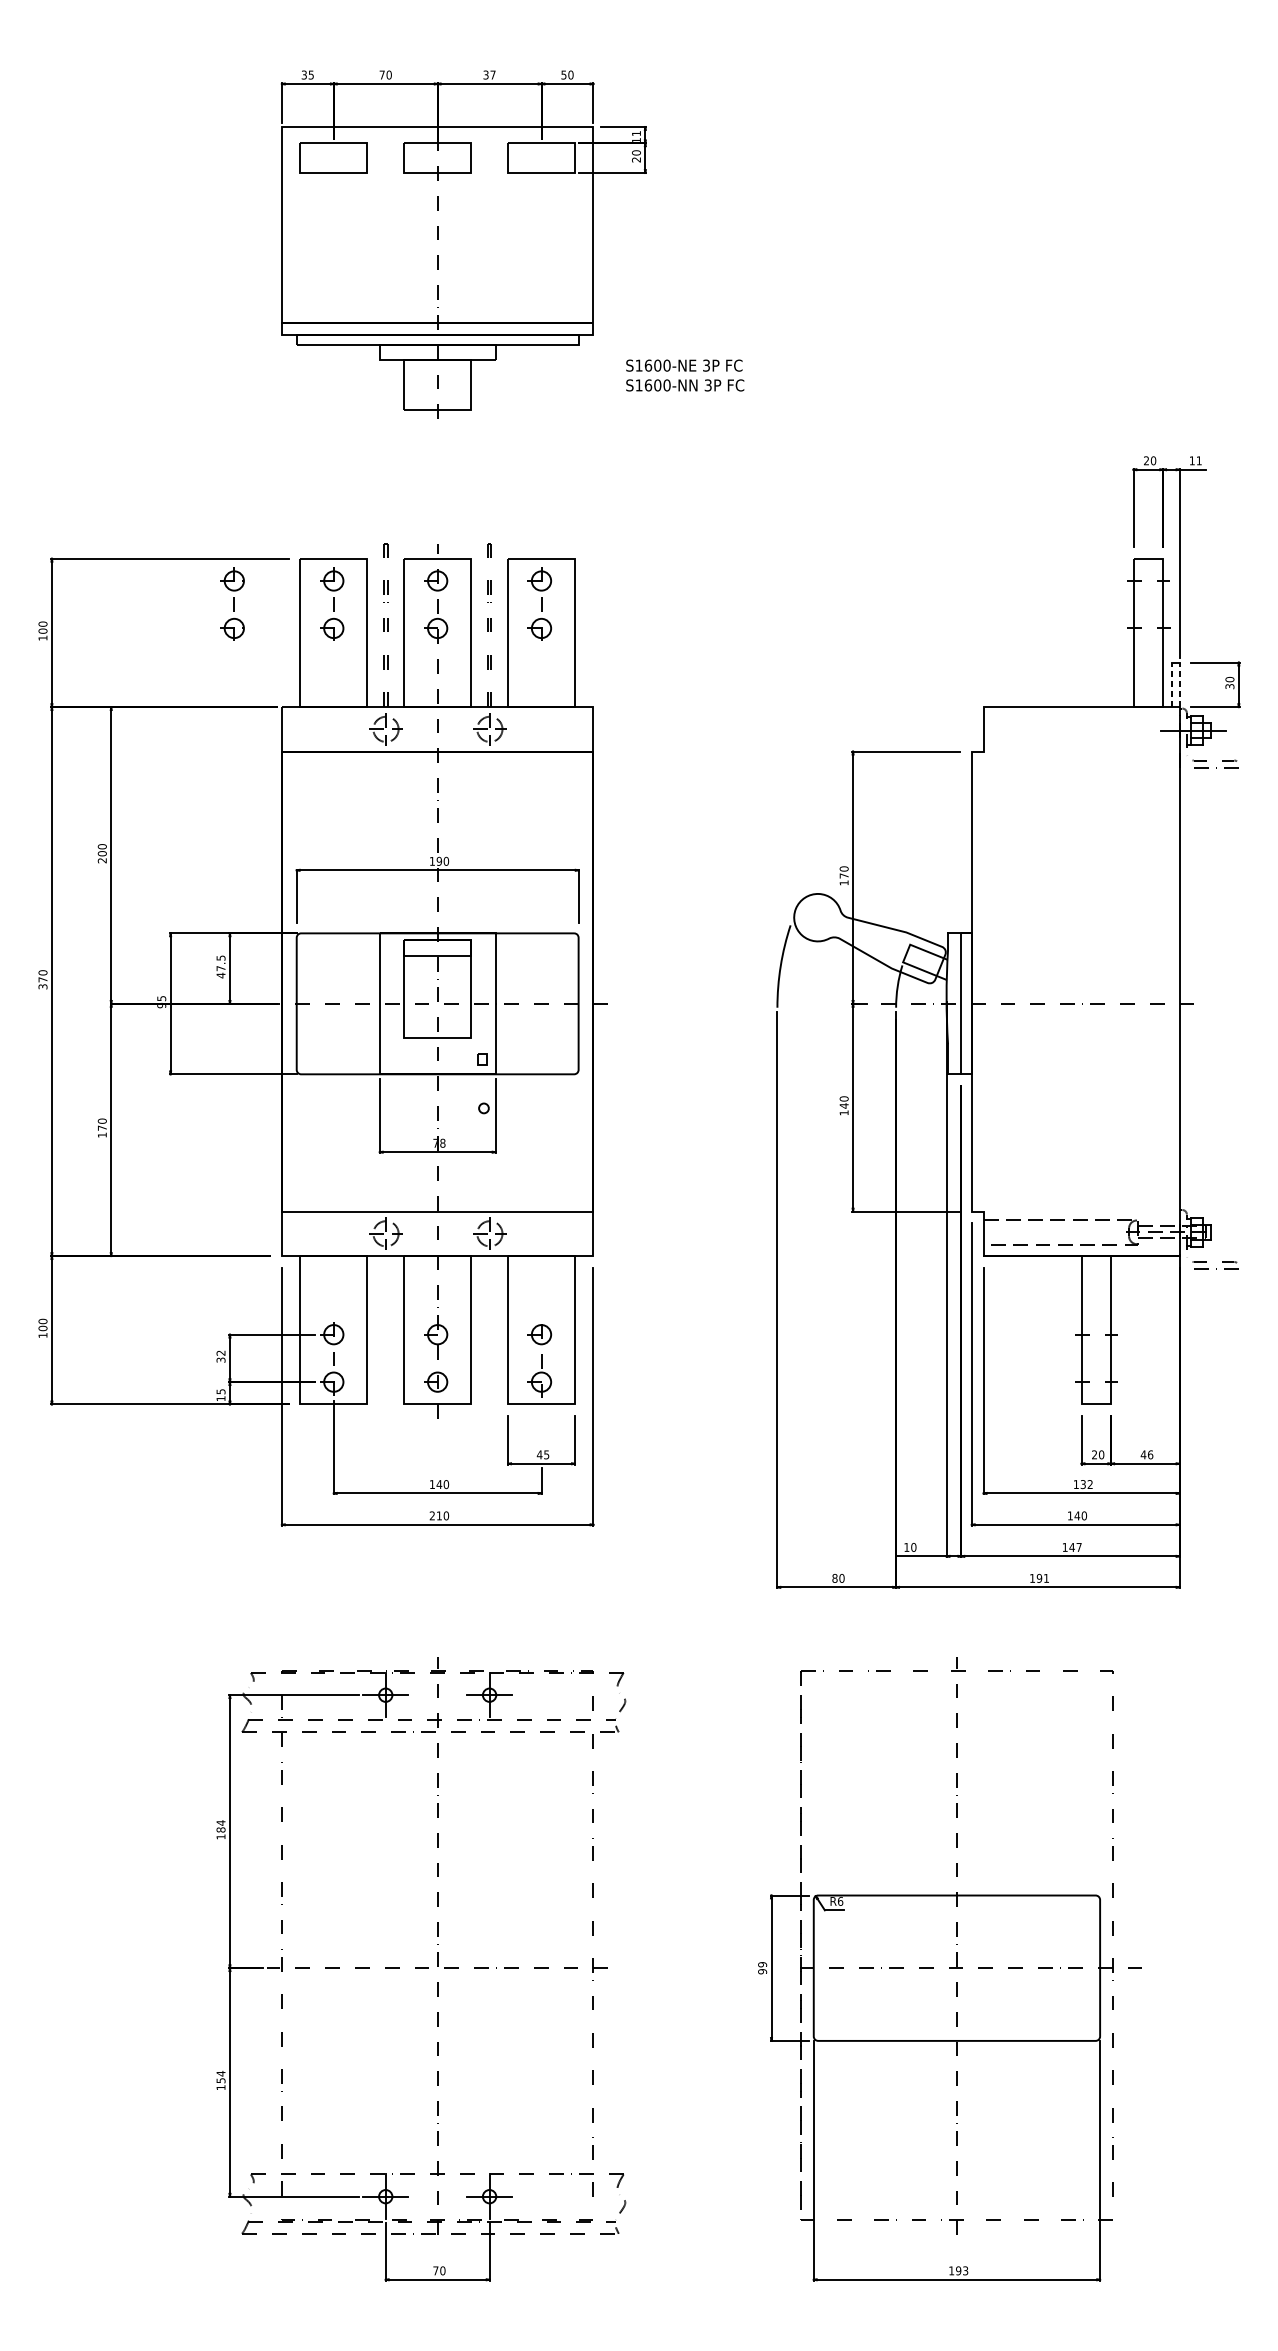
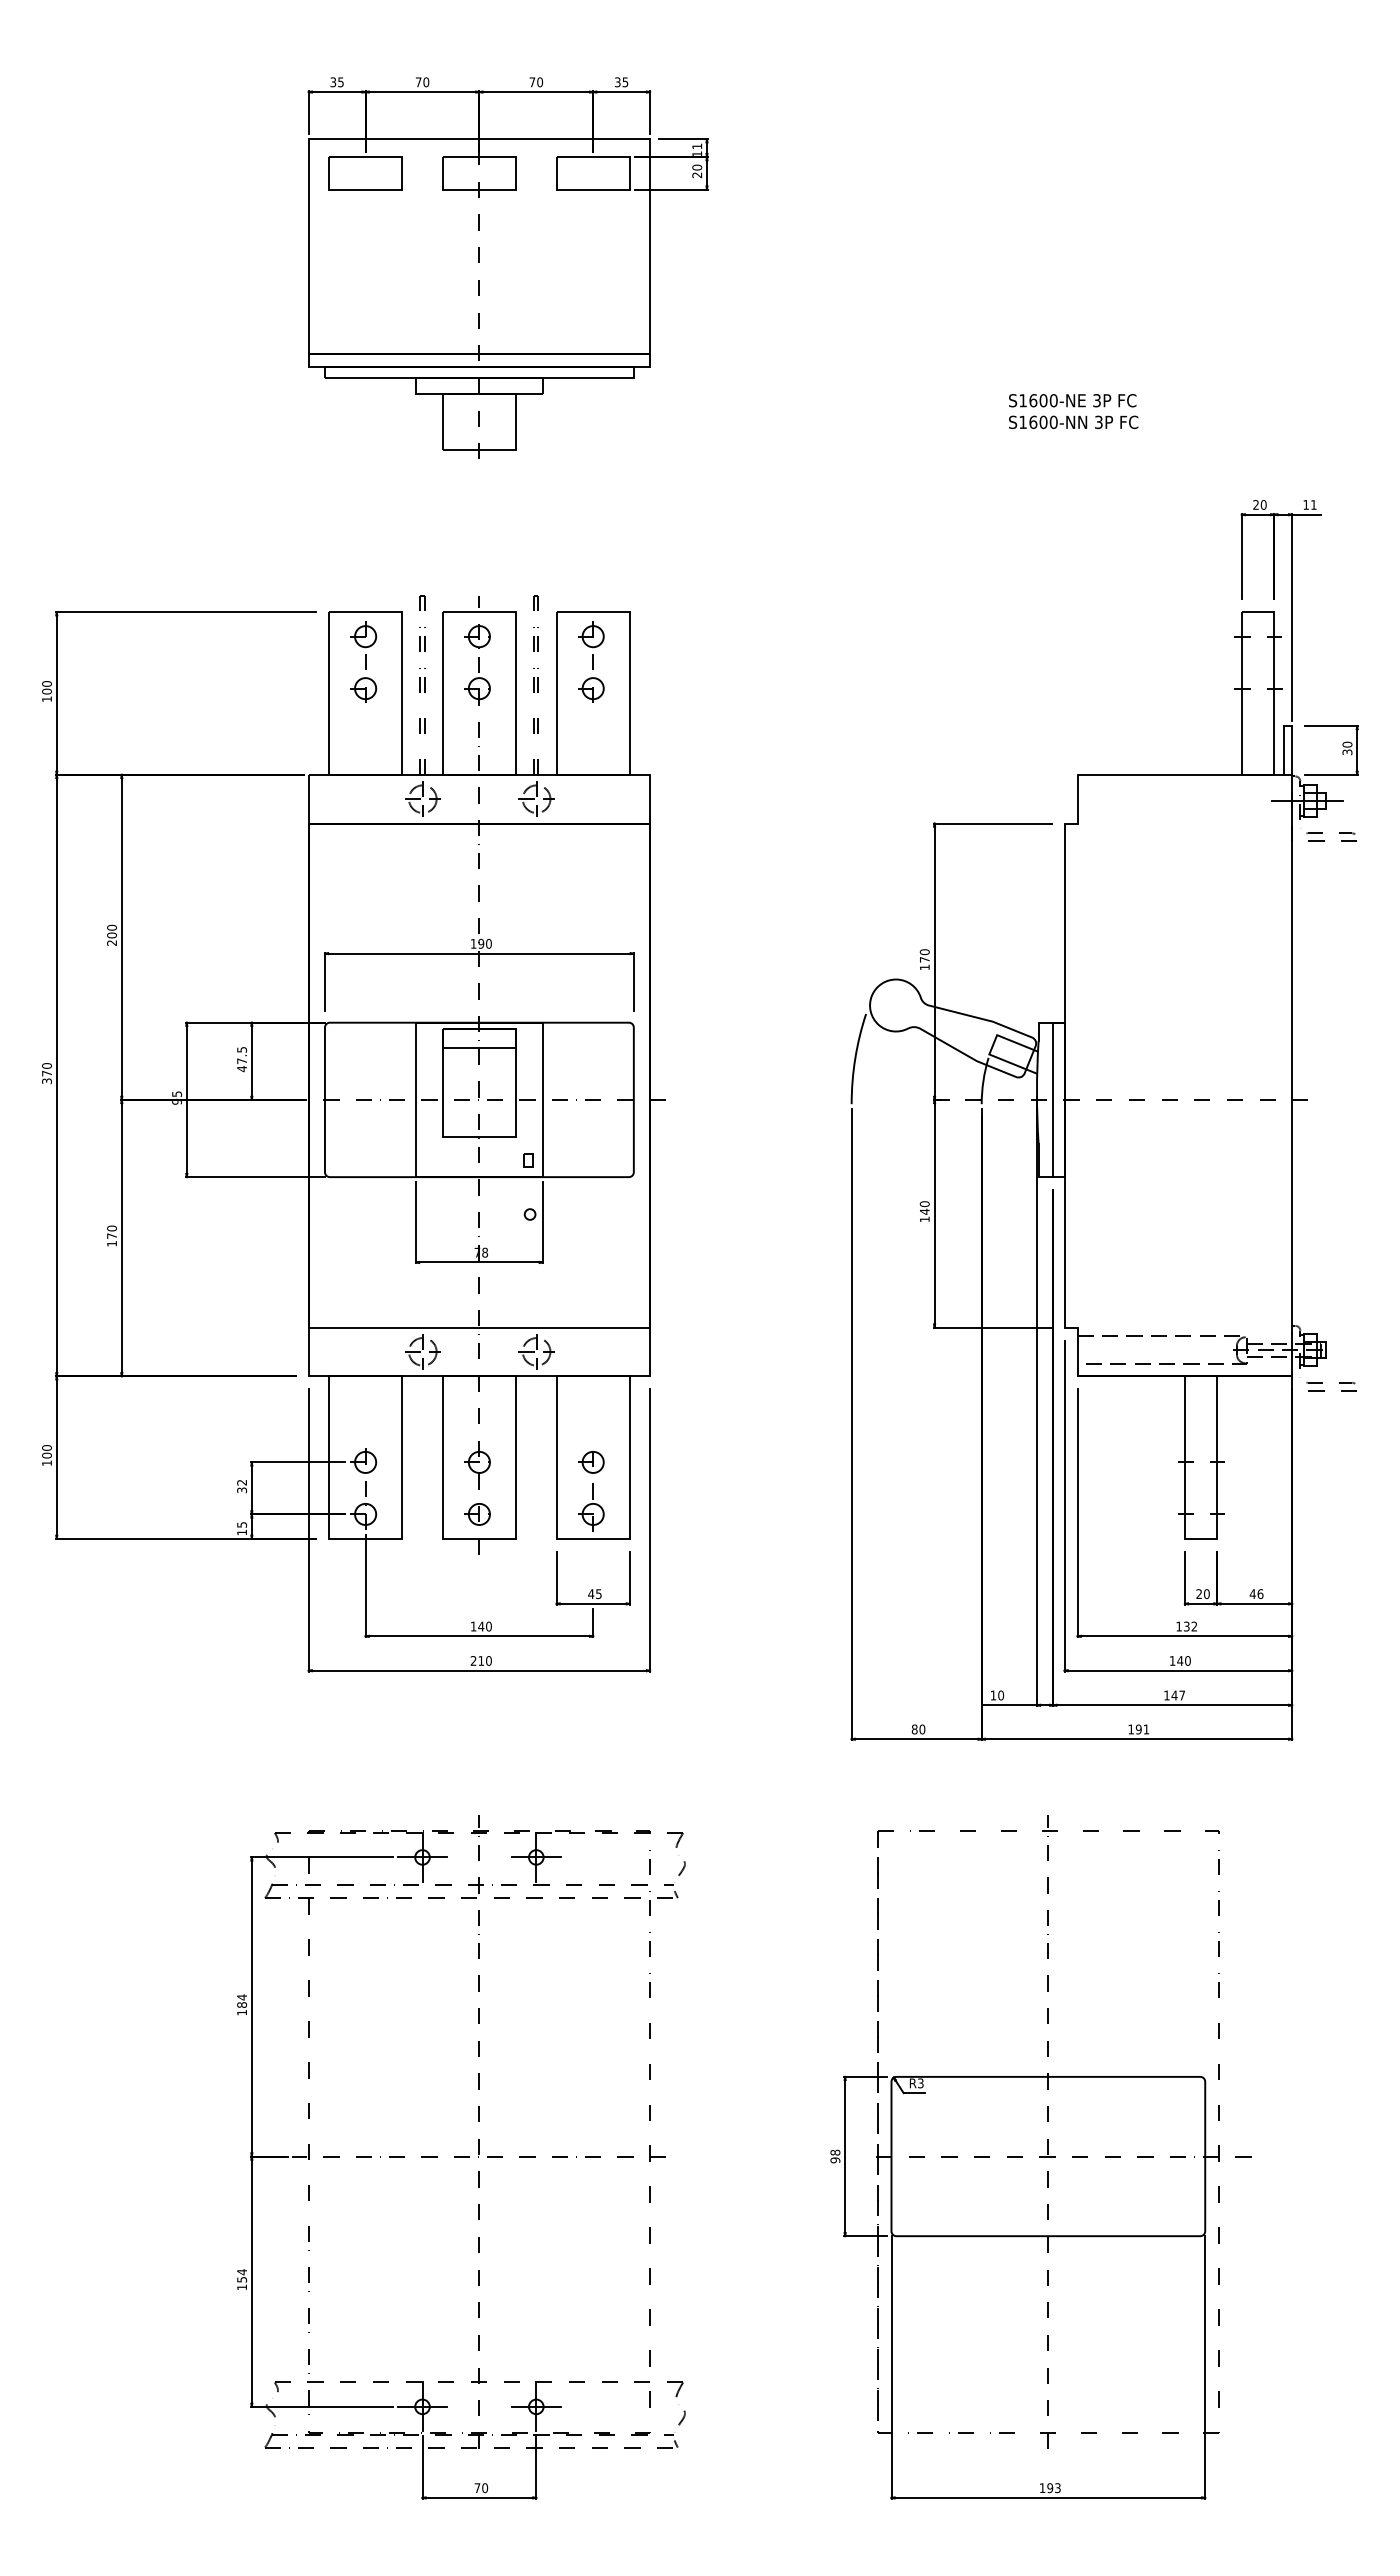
text: (489, 75) -> (536, 82), 37 -> 70
text: (567, 75) -> (621, 82), 50 -> 35
text: (685, 375) -> (1073, 411), moved
part: (232, 603) -> (254, 661), removed
line: (1172, 684) -> (1284, 749), dashed -> solid
line: (1179, 684) -> (1292, 749), dashed -> solid
text: (840, 1901) -> (920, 2083), R6 -> R3
text: (762, 1964) -> (835, 2152), 99 -> 98

